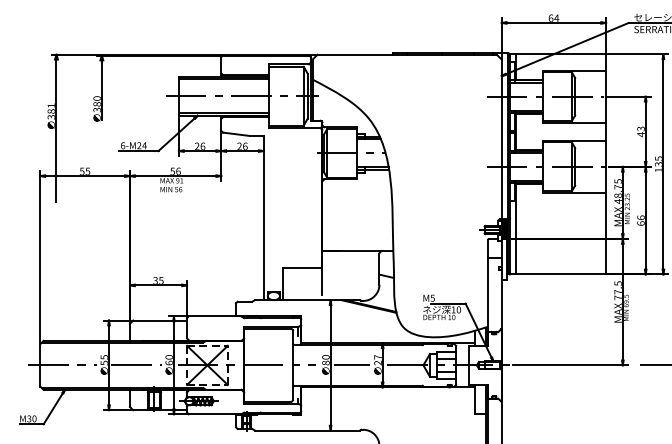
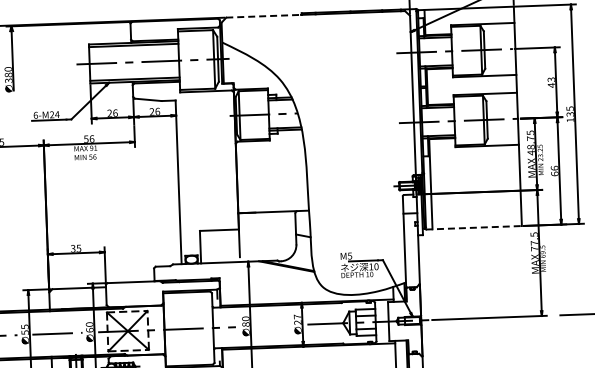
line: (355, 54) -> (264, 16), solid -> dashed
line: (558, 274) -> (474, 227), solid -> dashed
line: (351, 365) -> (271, 326), removed

